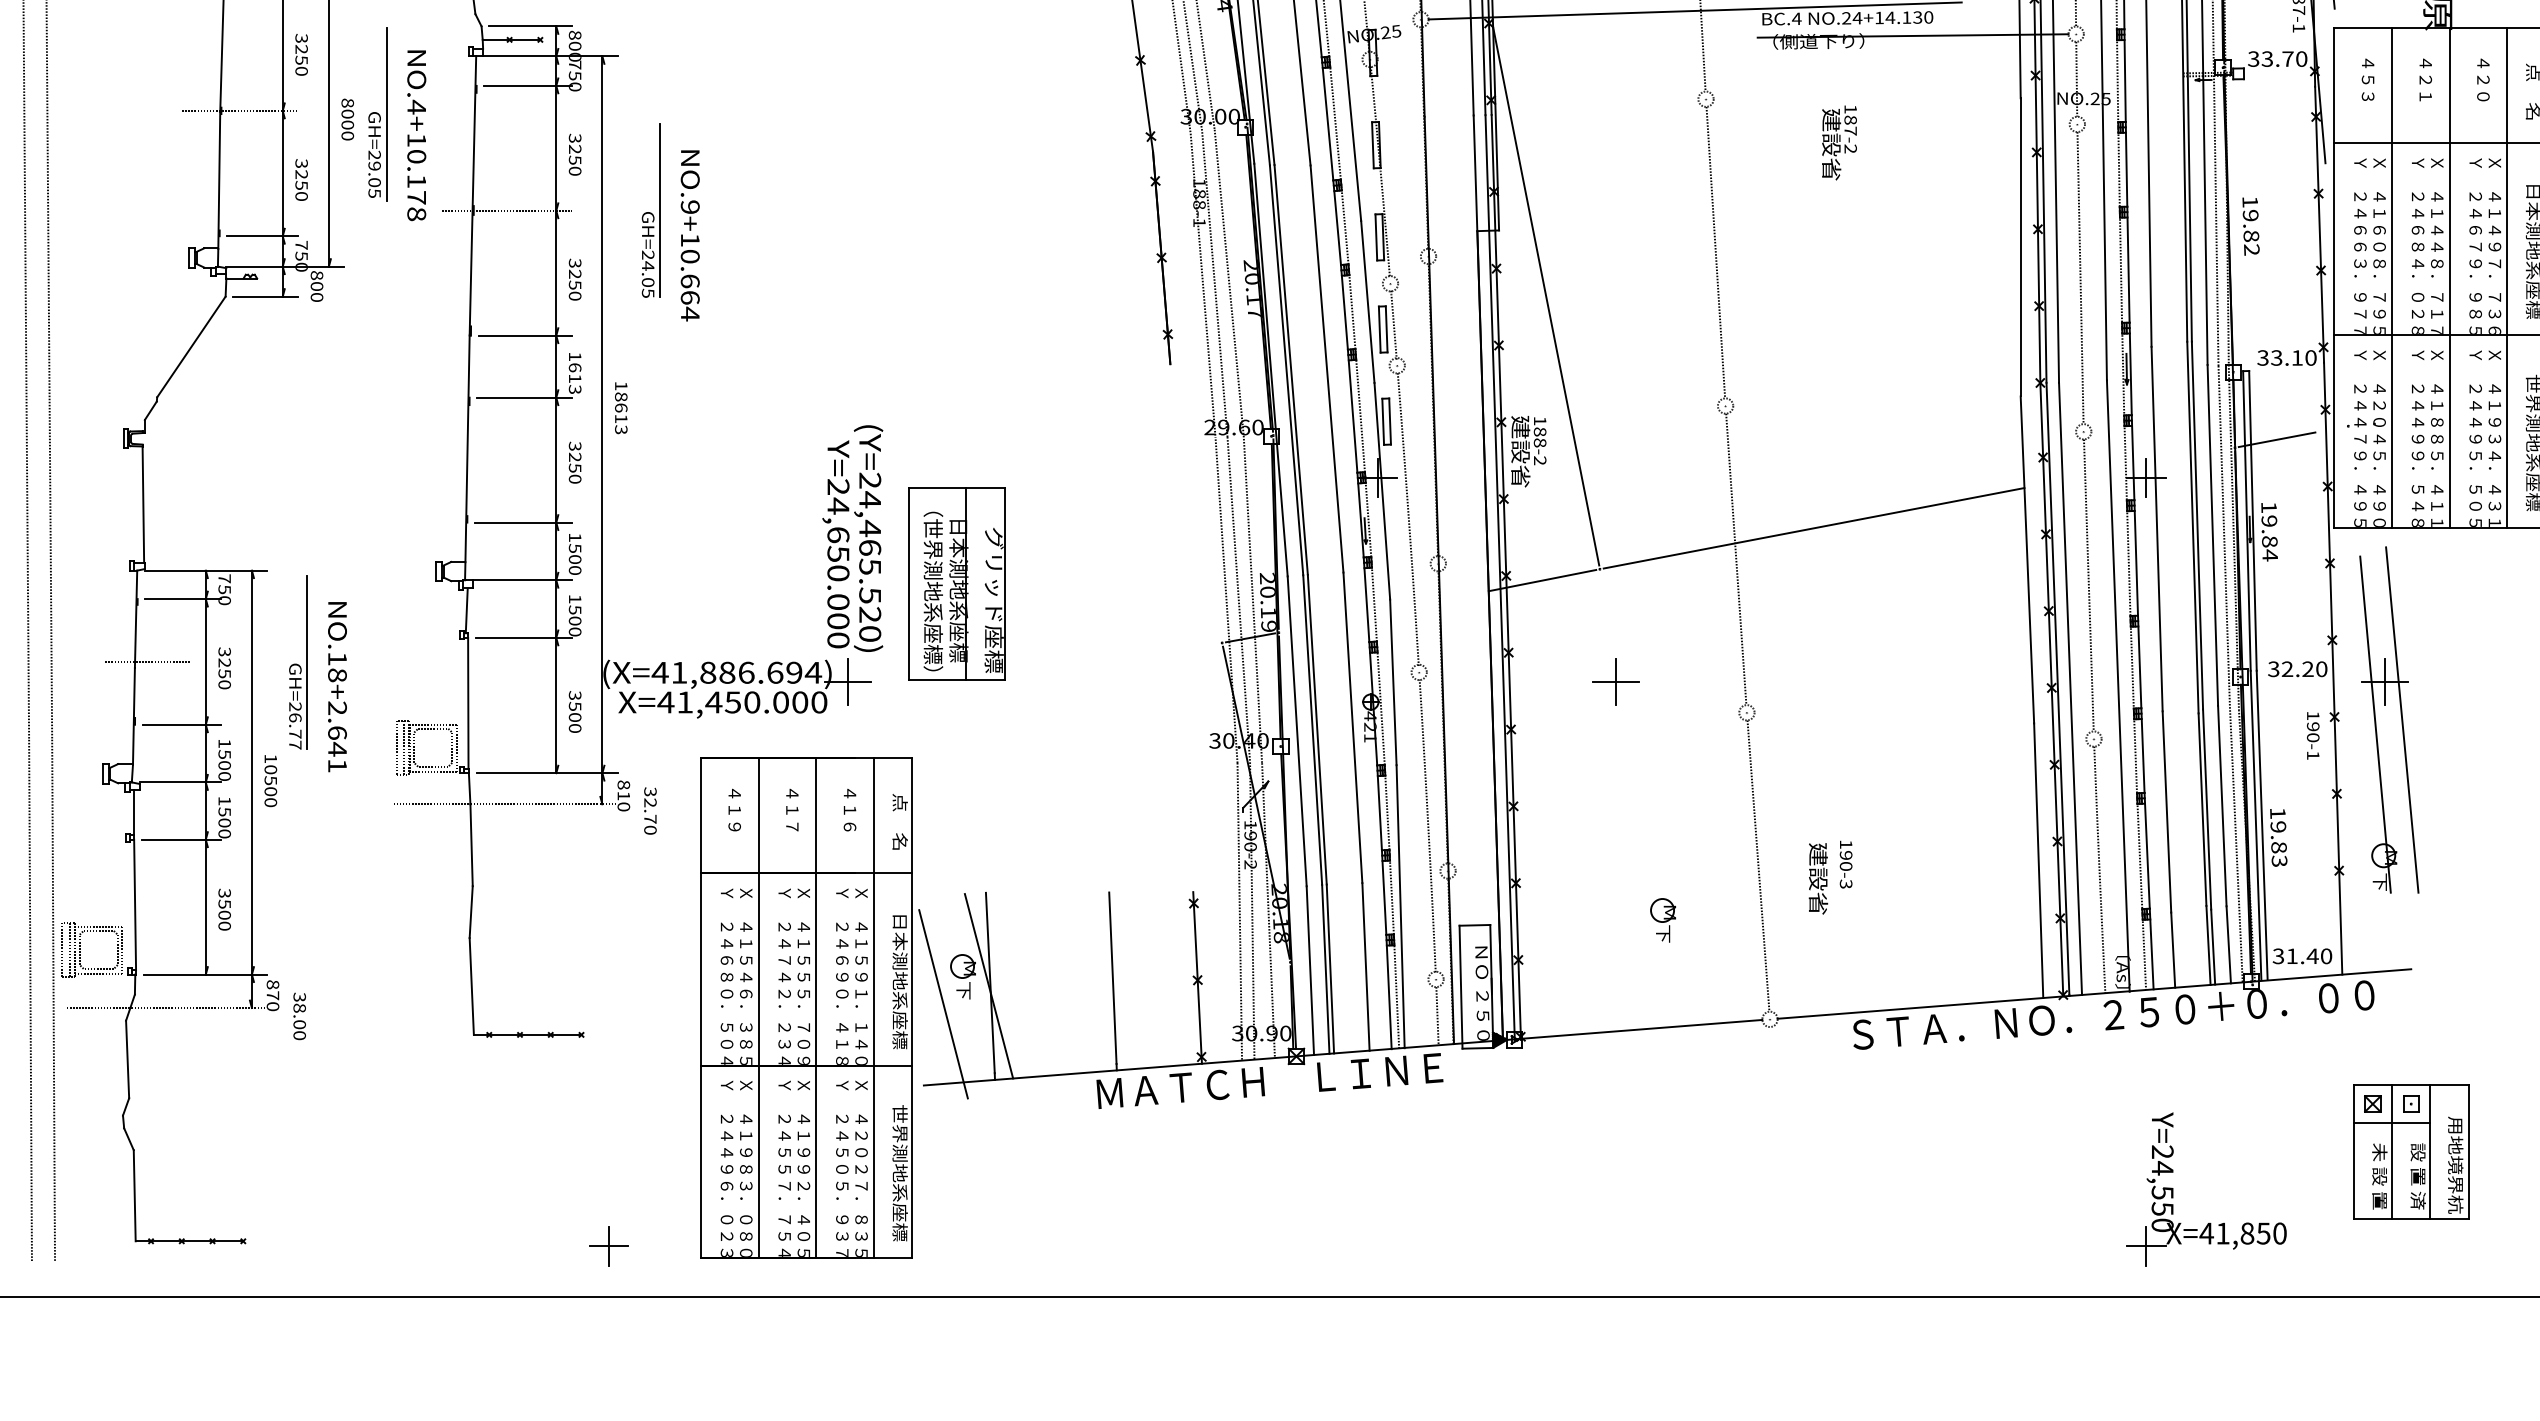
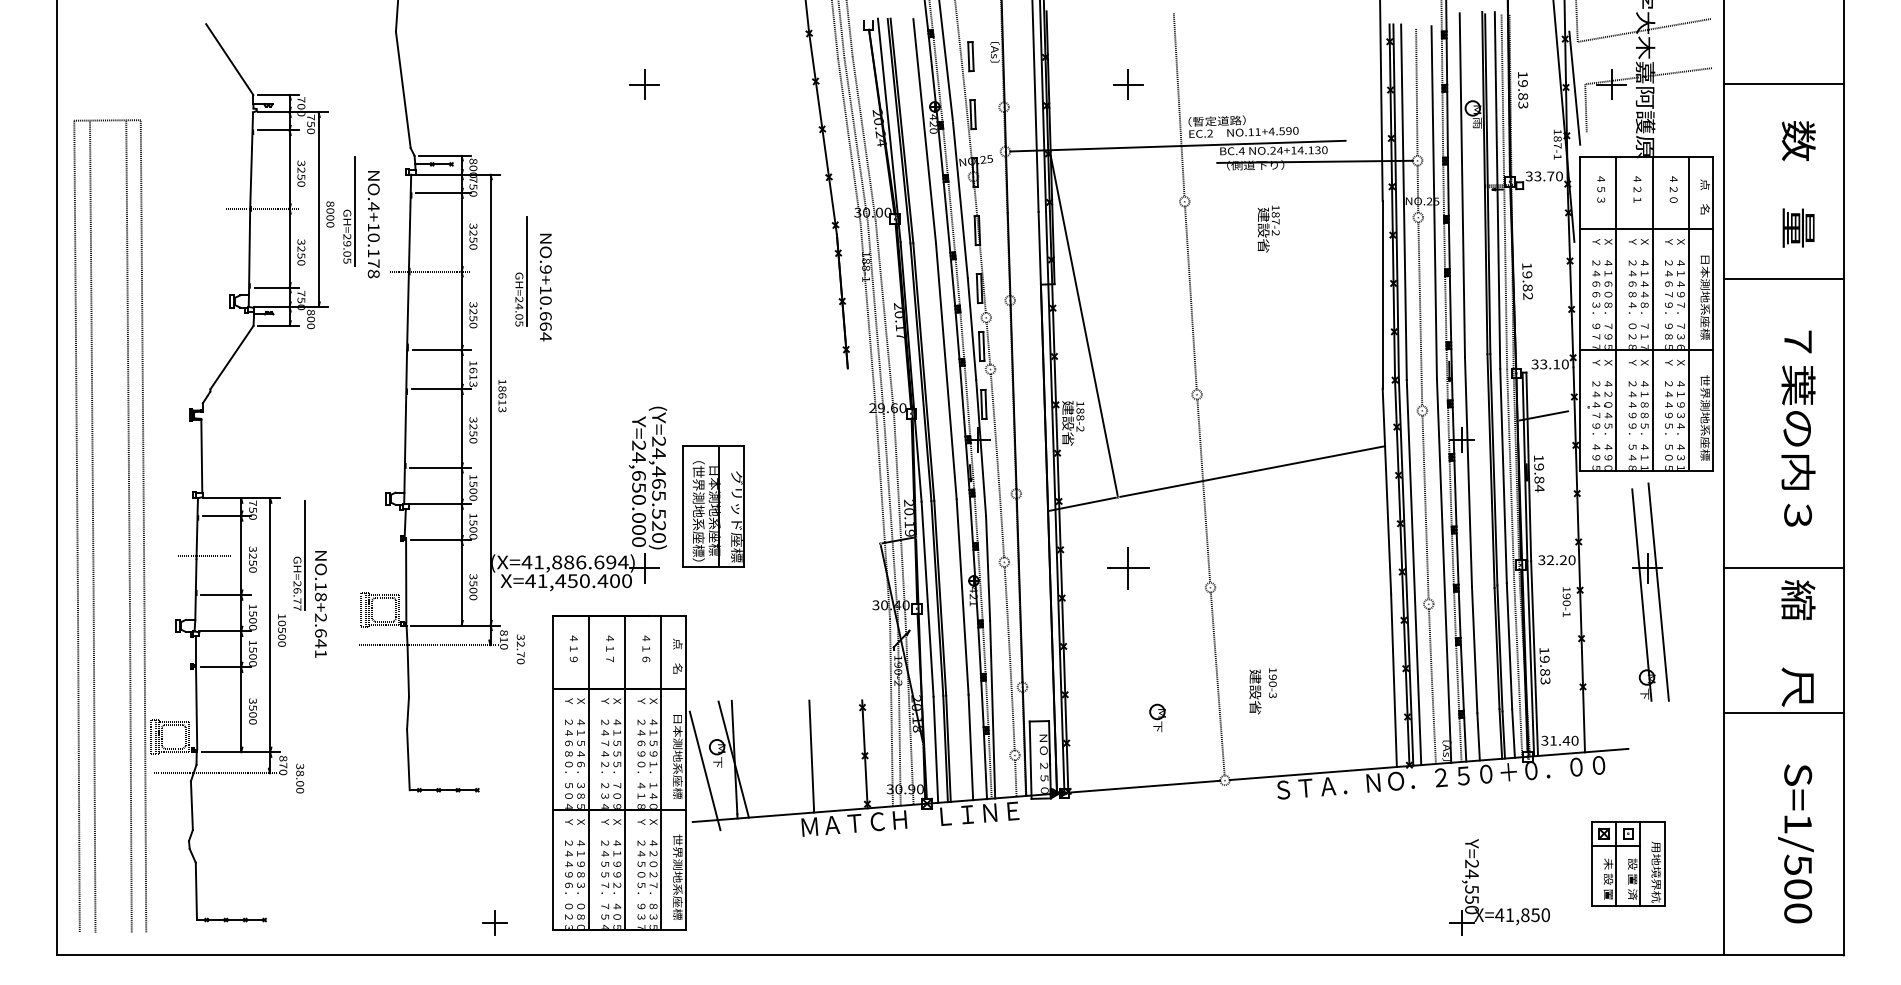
part: (1616, 682) -> (1128, 568), size x1.4
text: (336, 687) -> (320, 604), moved
text: (780, 701) -> (602, 580), X=41,450.000 -> X=41,450.400
part: (2400, 718) -> (1657, 591), moved

